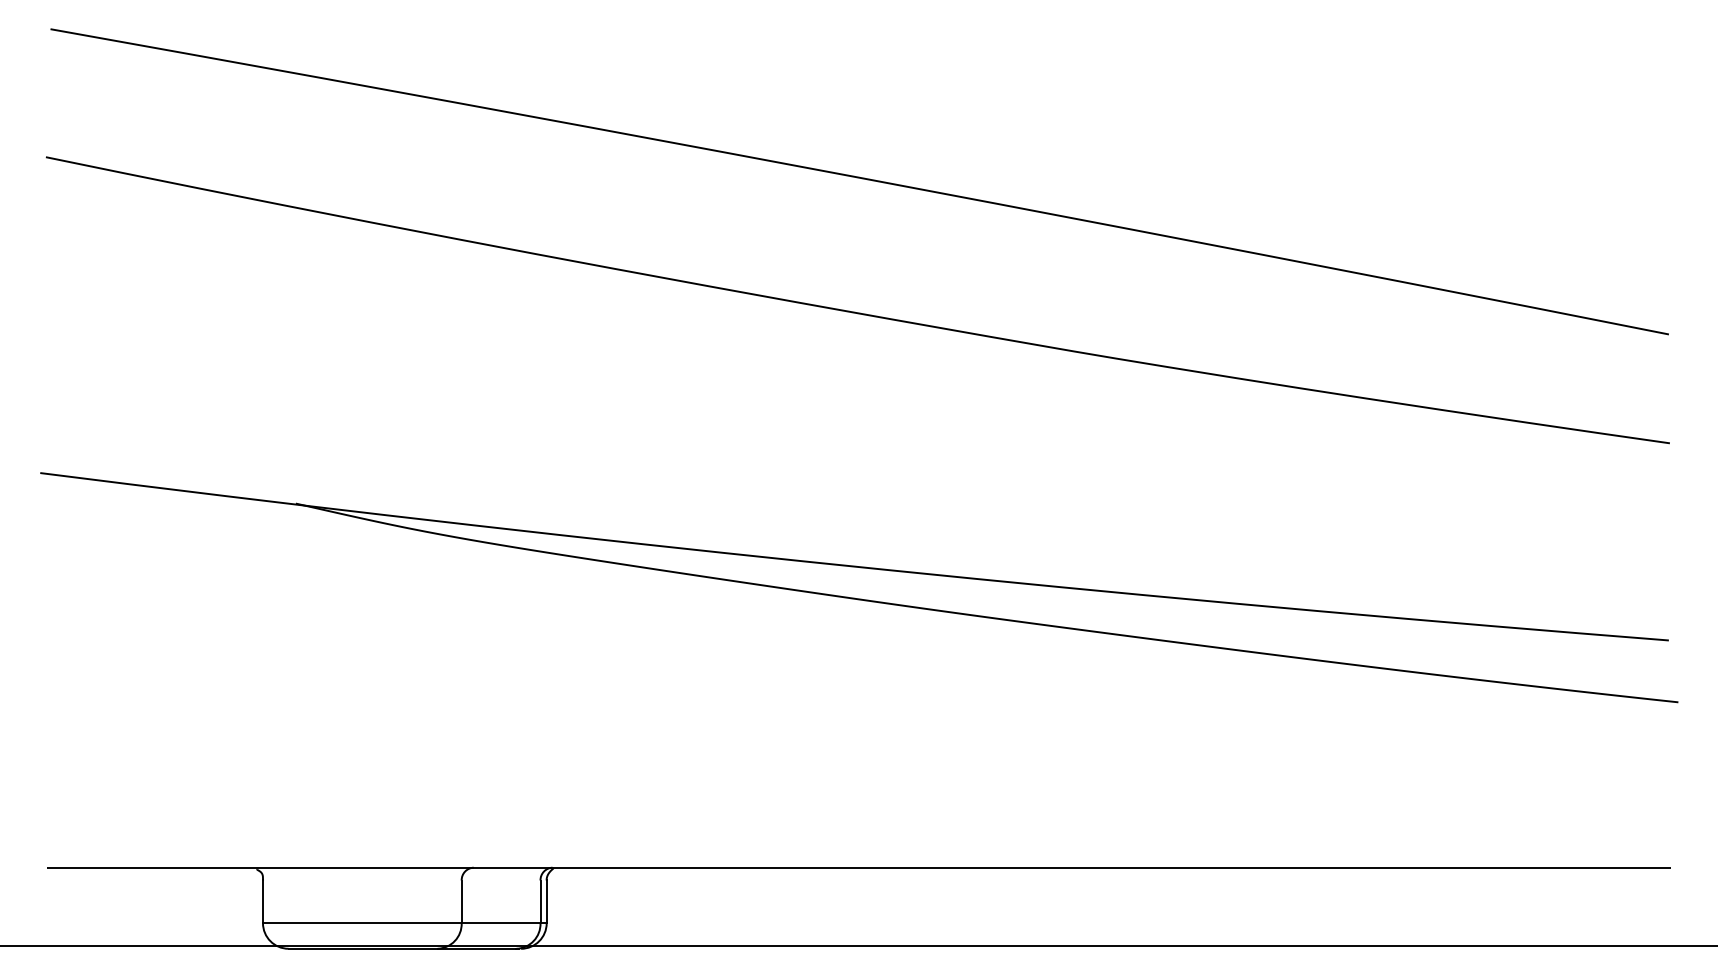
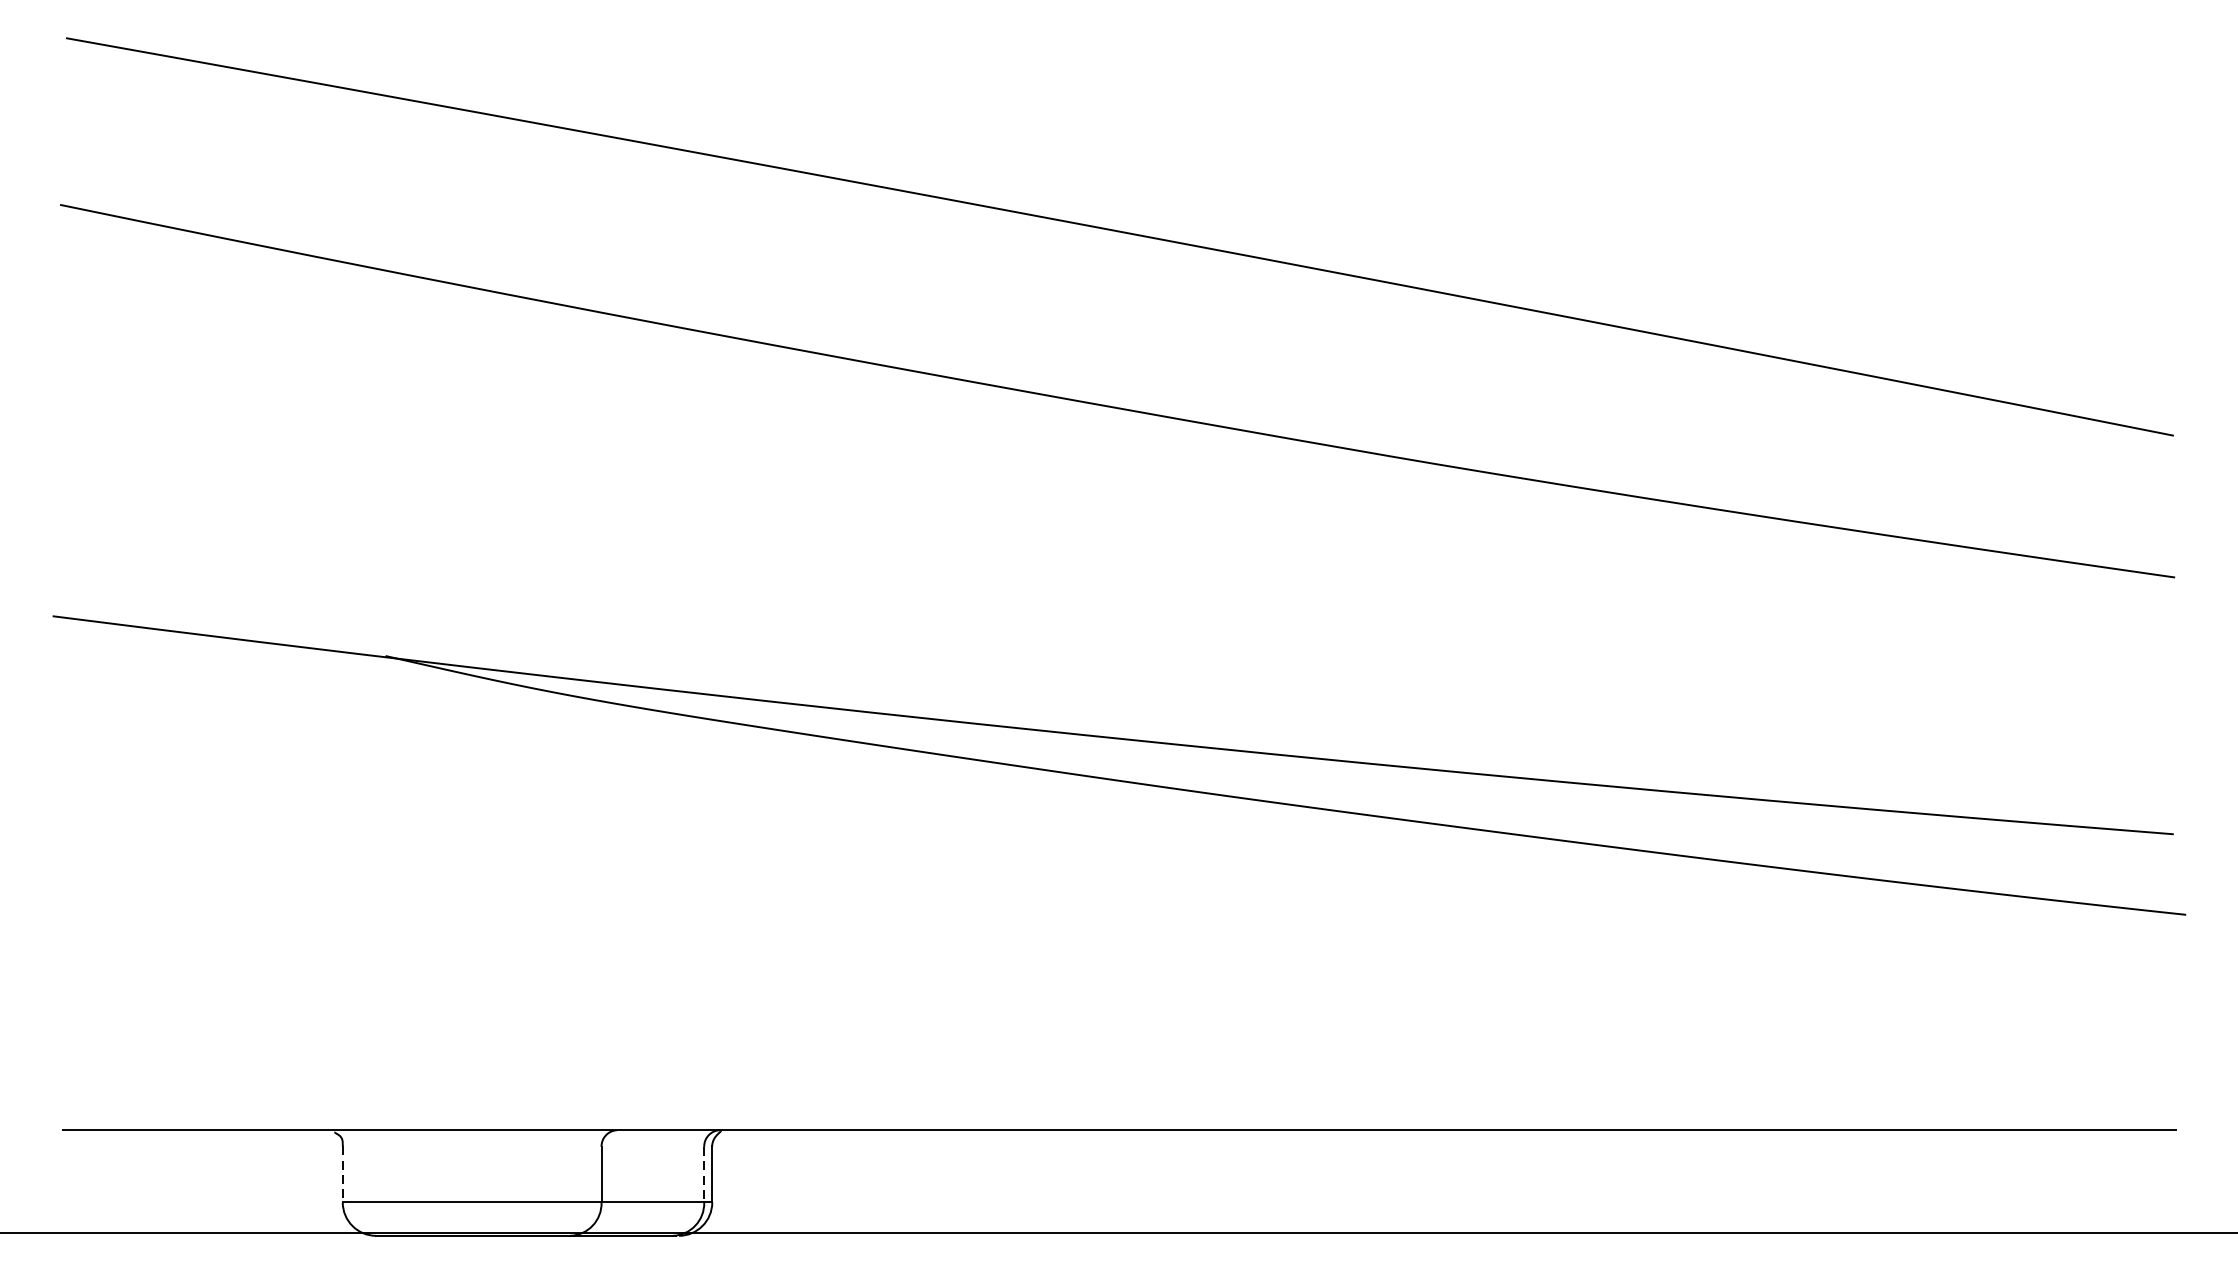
line: (263, 901) -> (343, 1174), solid -> dashed
line: (540, 902) -> (704, 1175), solid -> dashed

